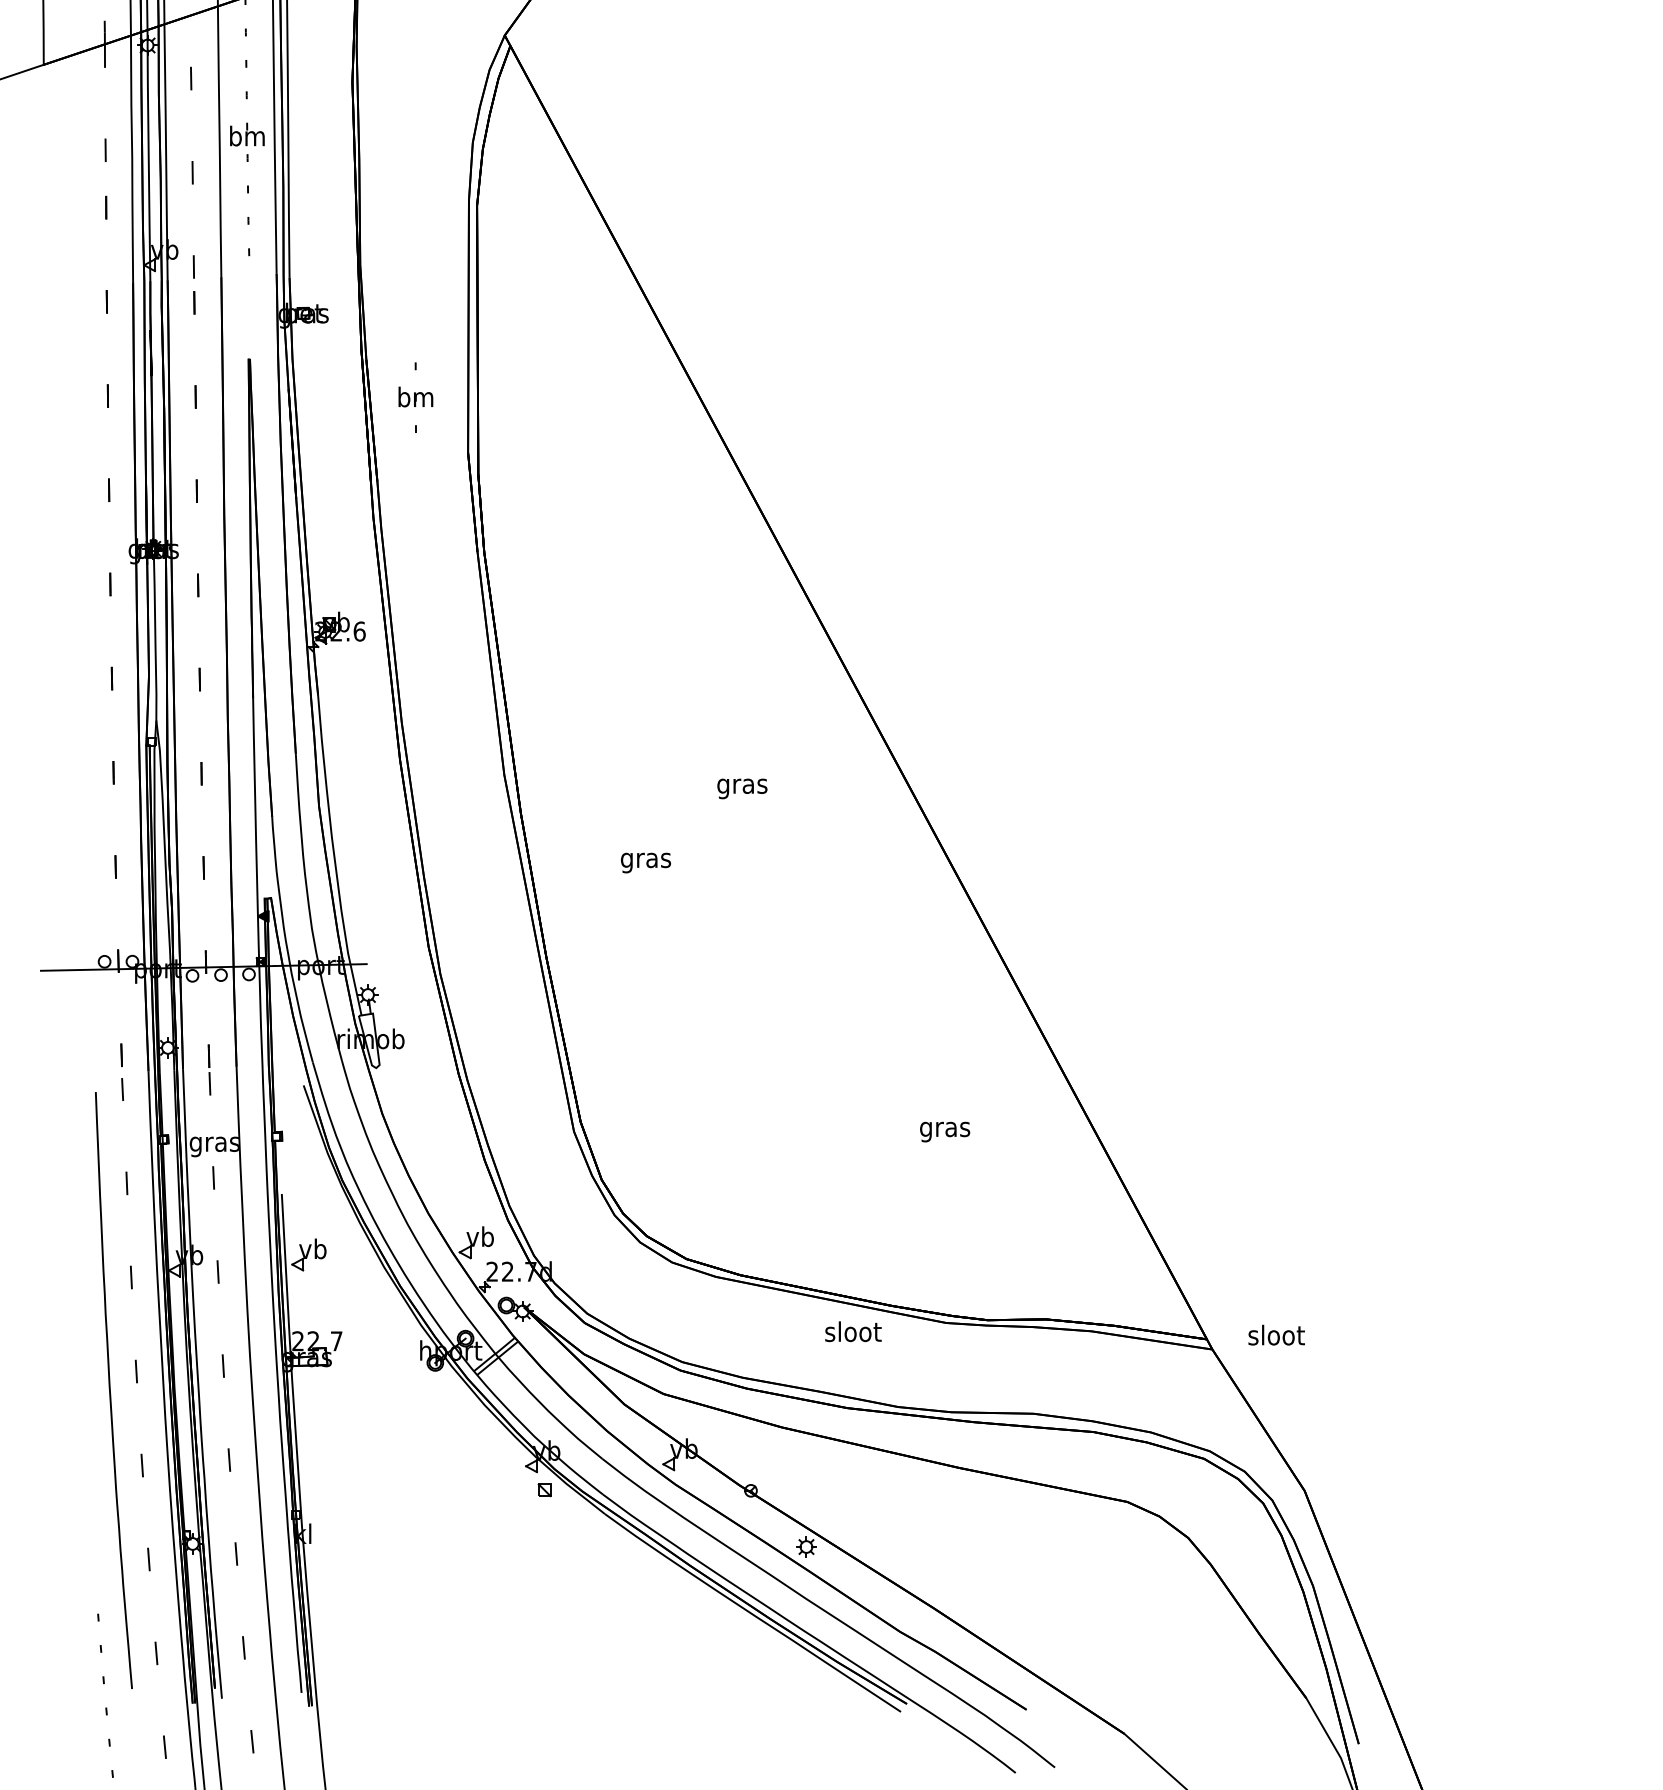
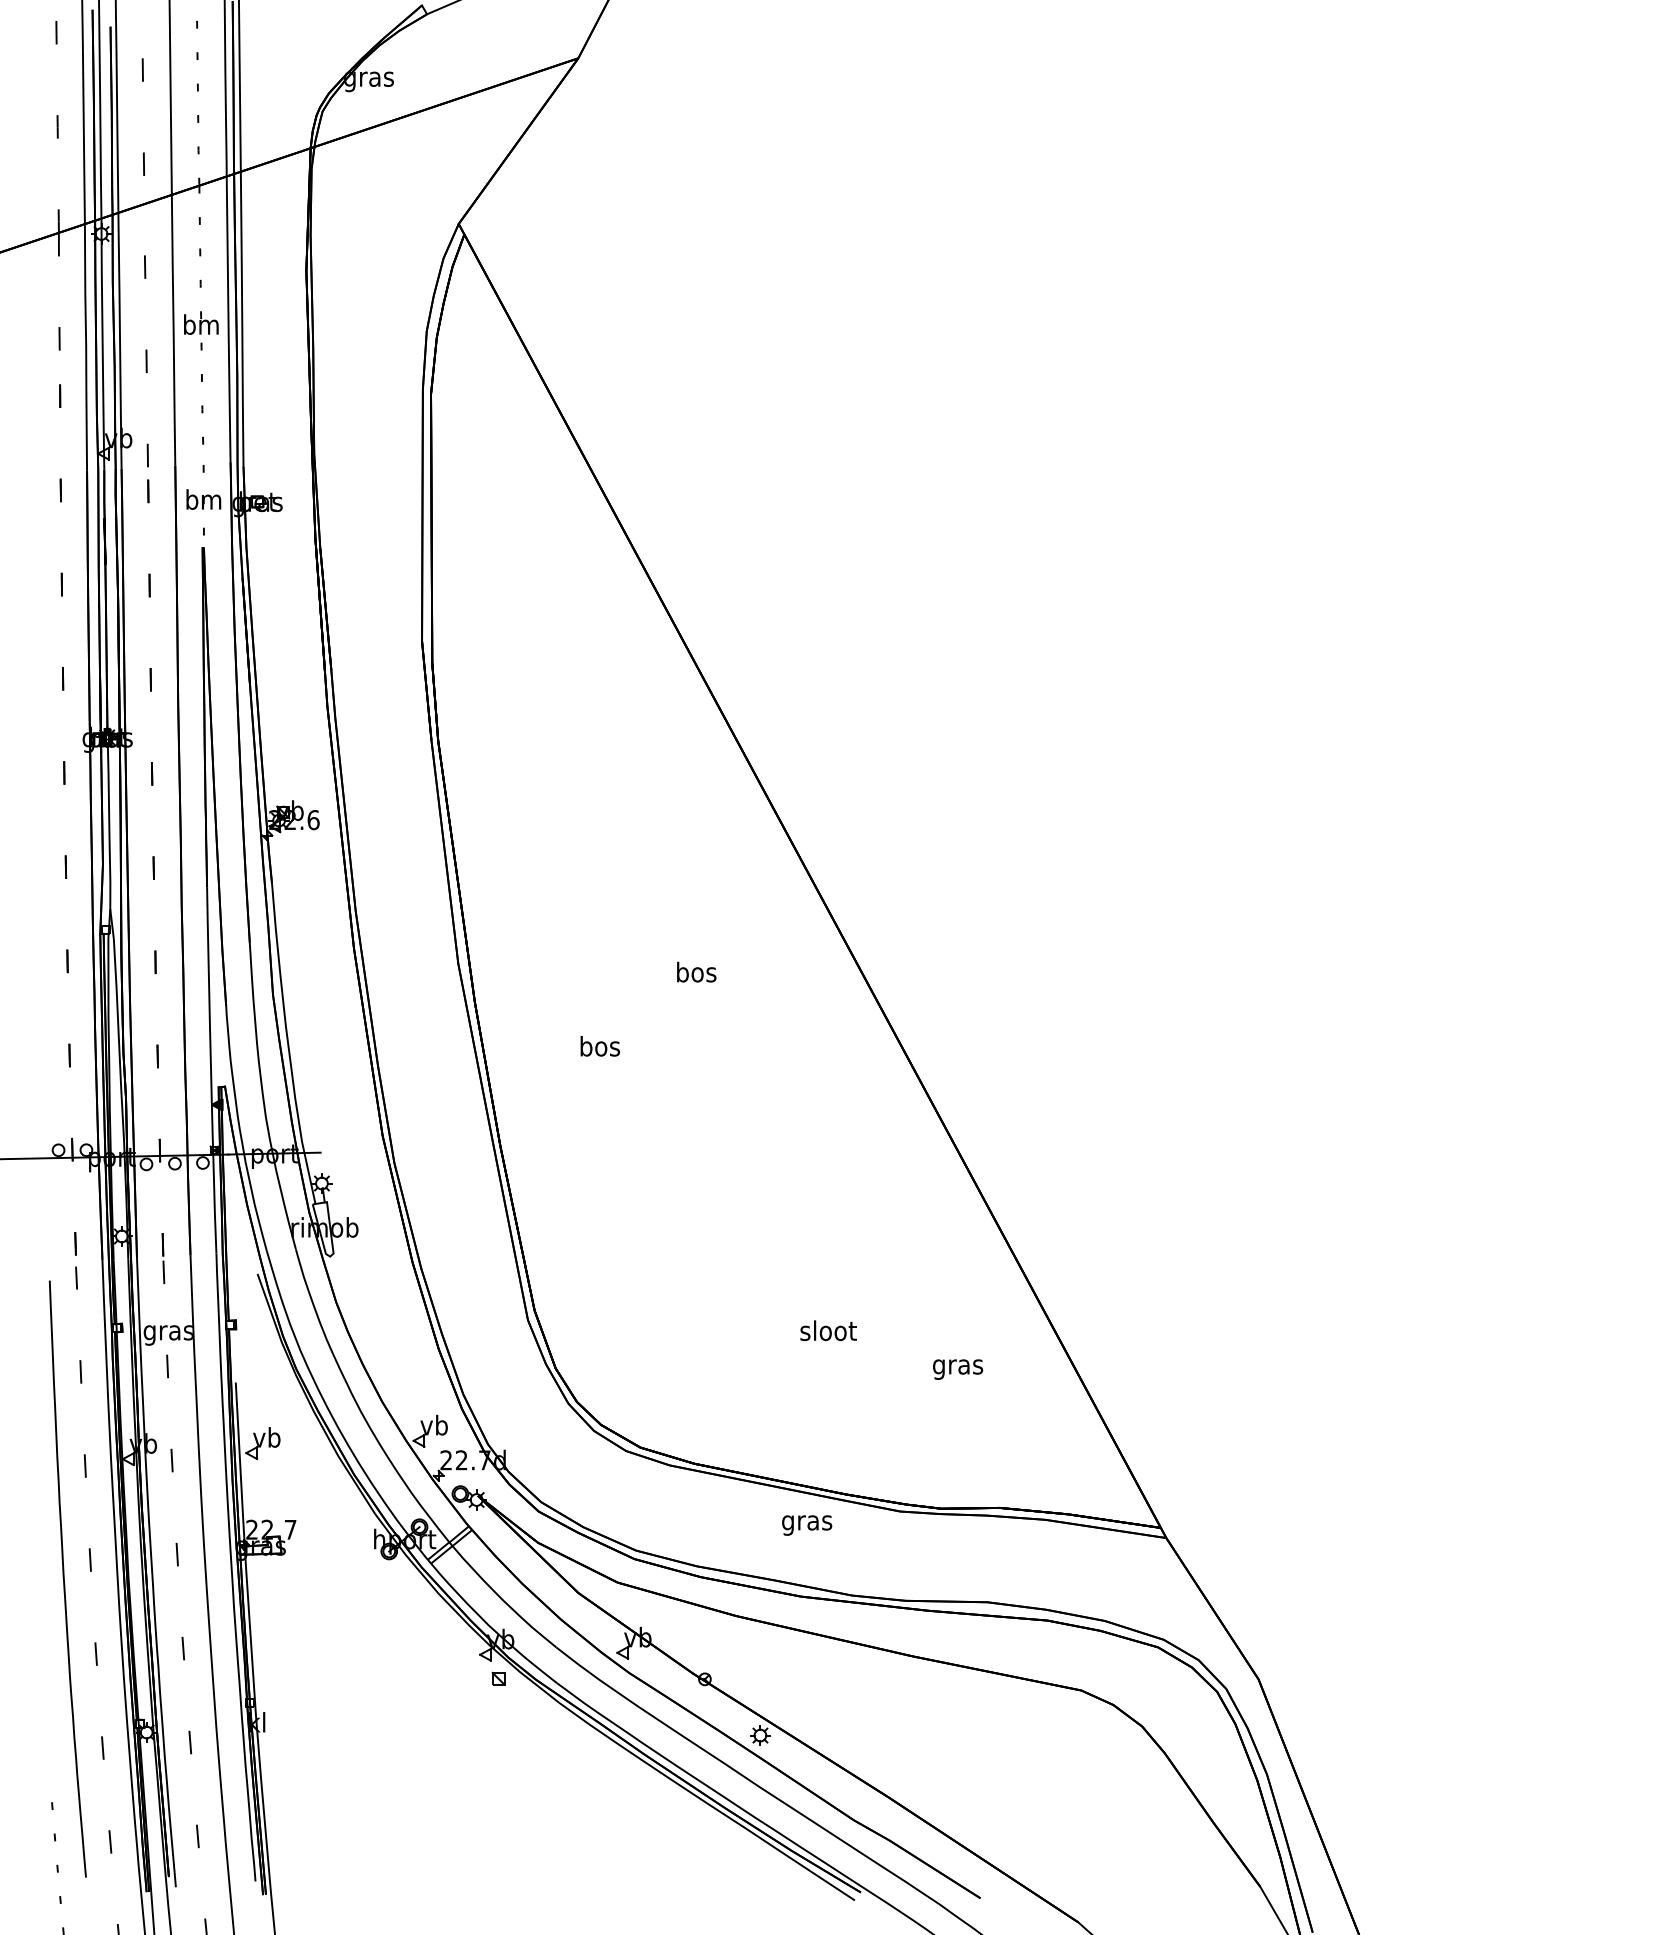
part: (415, 397) -> (203, 500), moved
text: (742, 785) -> (696, 974), gras -> bos
text: (645, 859) -> (599, 1048), gras -> bos
text: (945, 1131) -> (958, 1369), moved
text: (853, 1333) -> (807, 1522), sloot -> gras
text: (1276, 1334) -> (828, 1330), moved

